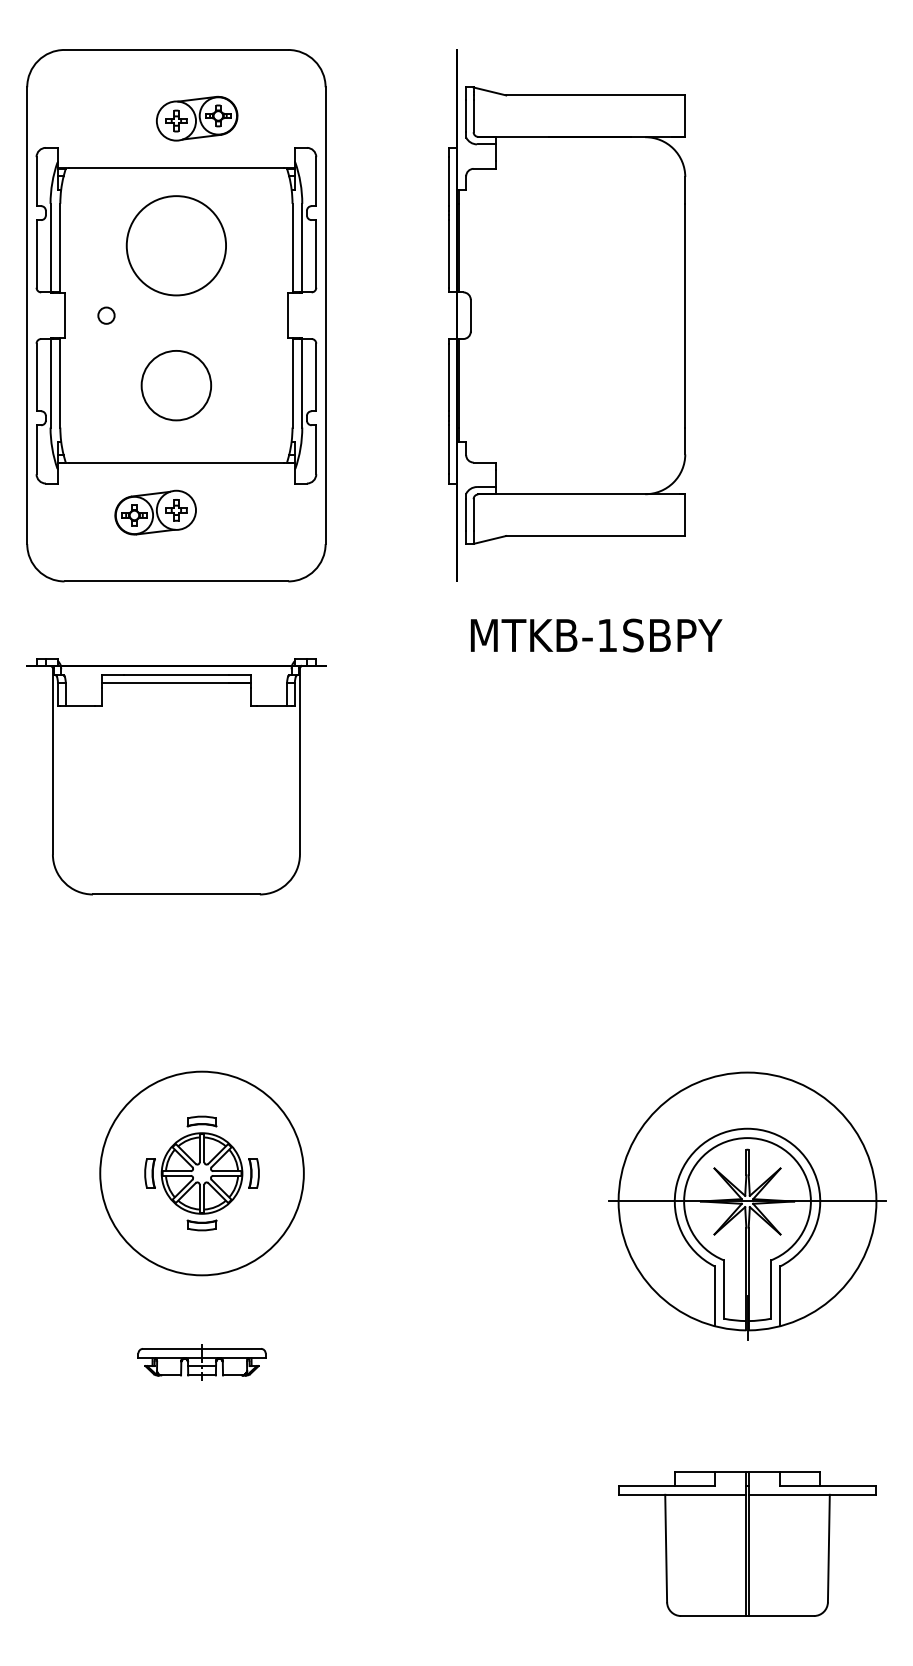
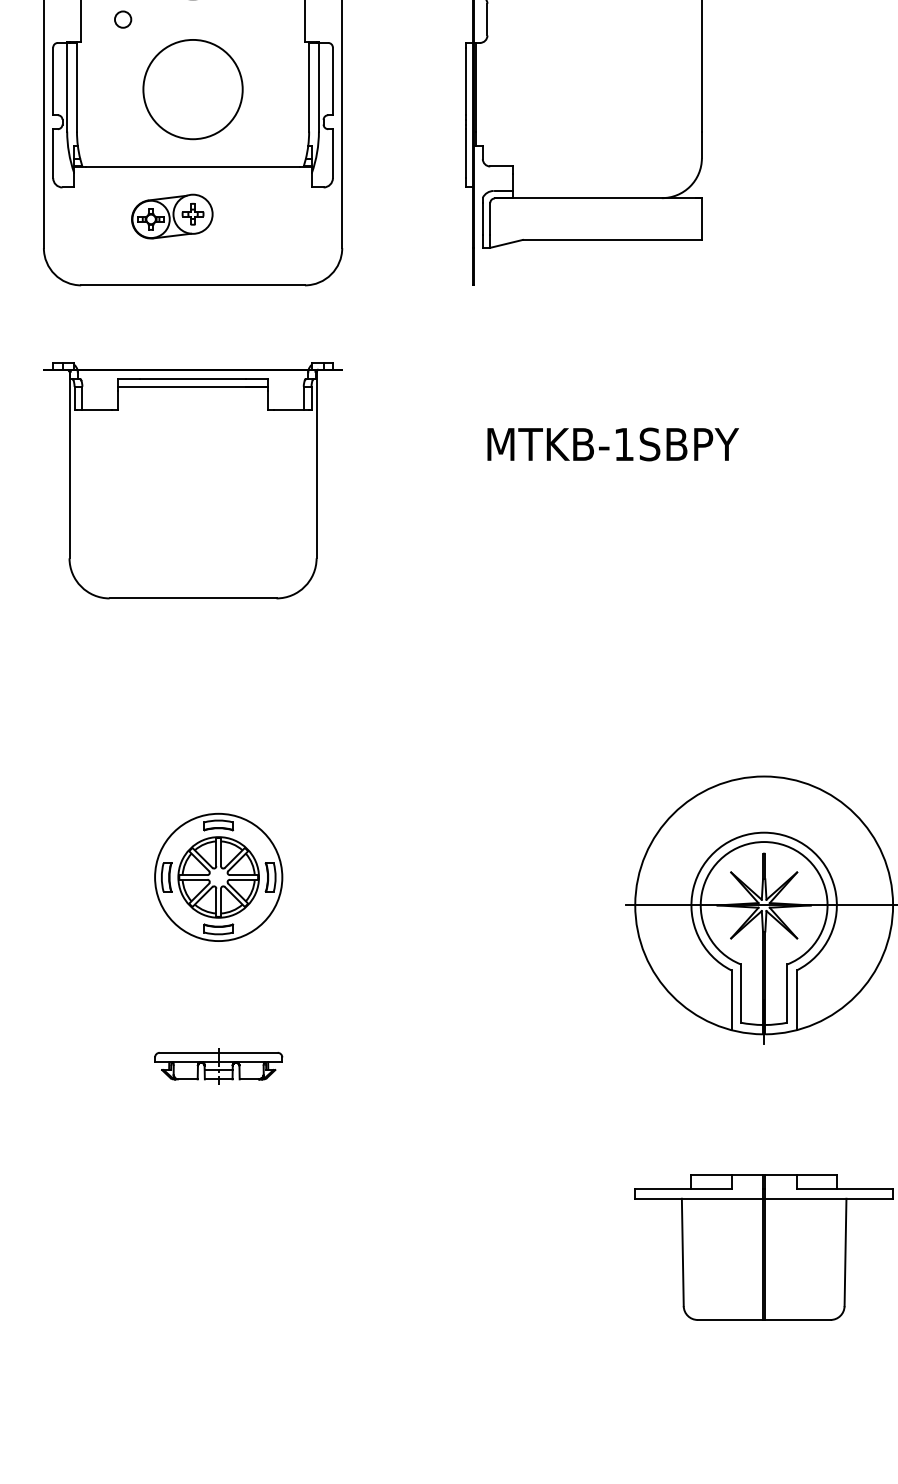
circle: (176, 385) -> (193, 89), size x1.43
text: (596, 635) -> (613, 444), moved
circle: (201, 1173) -> (218, 877), size x0.62

